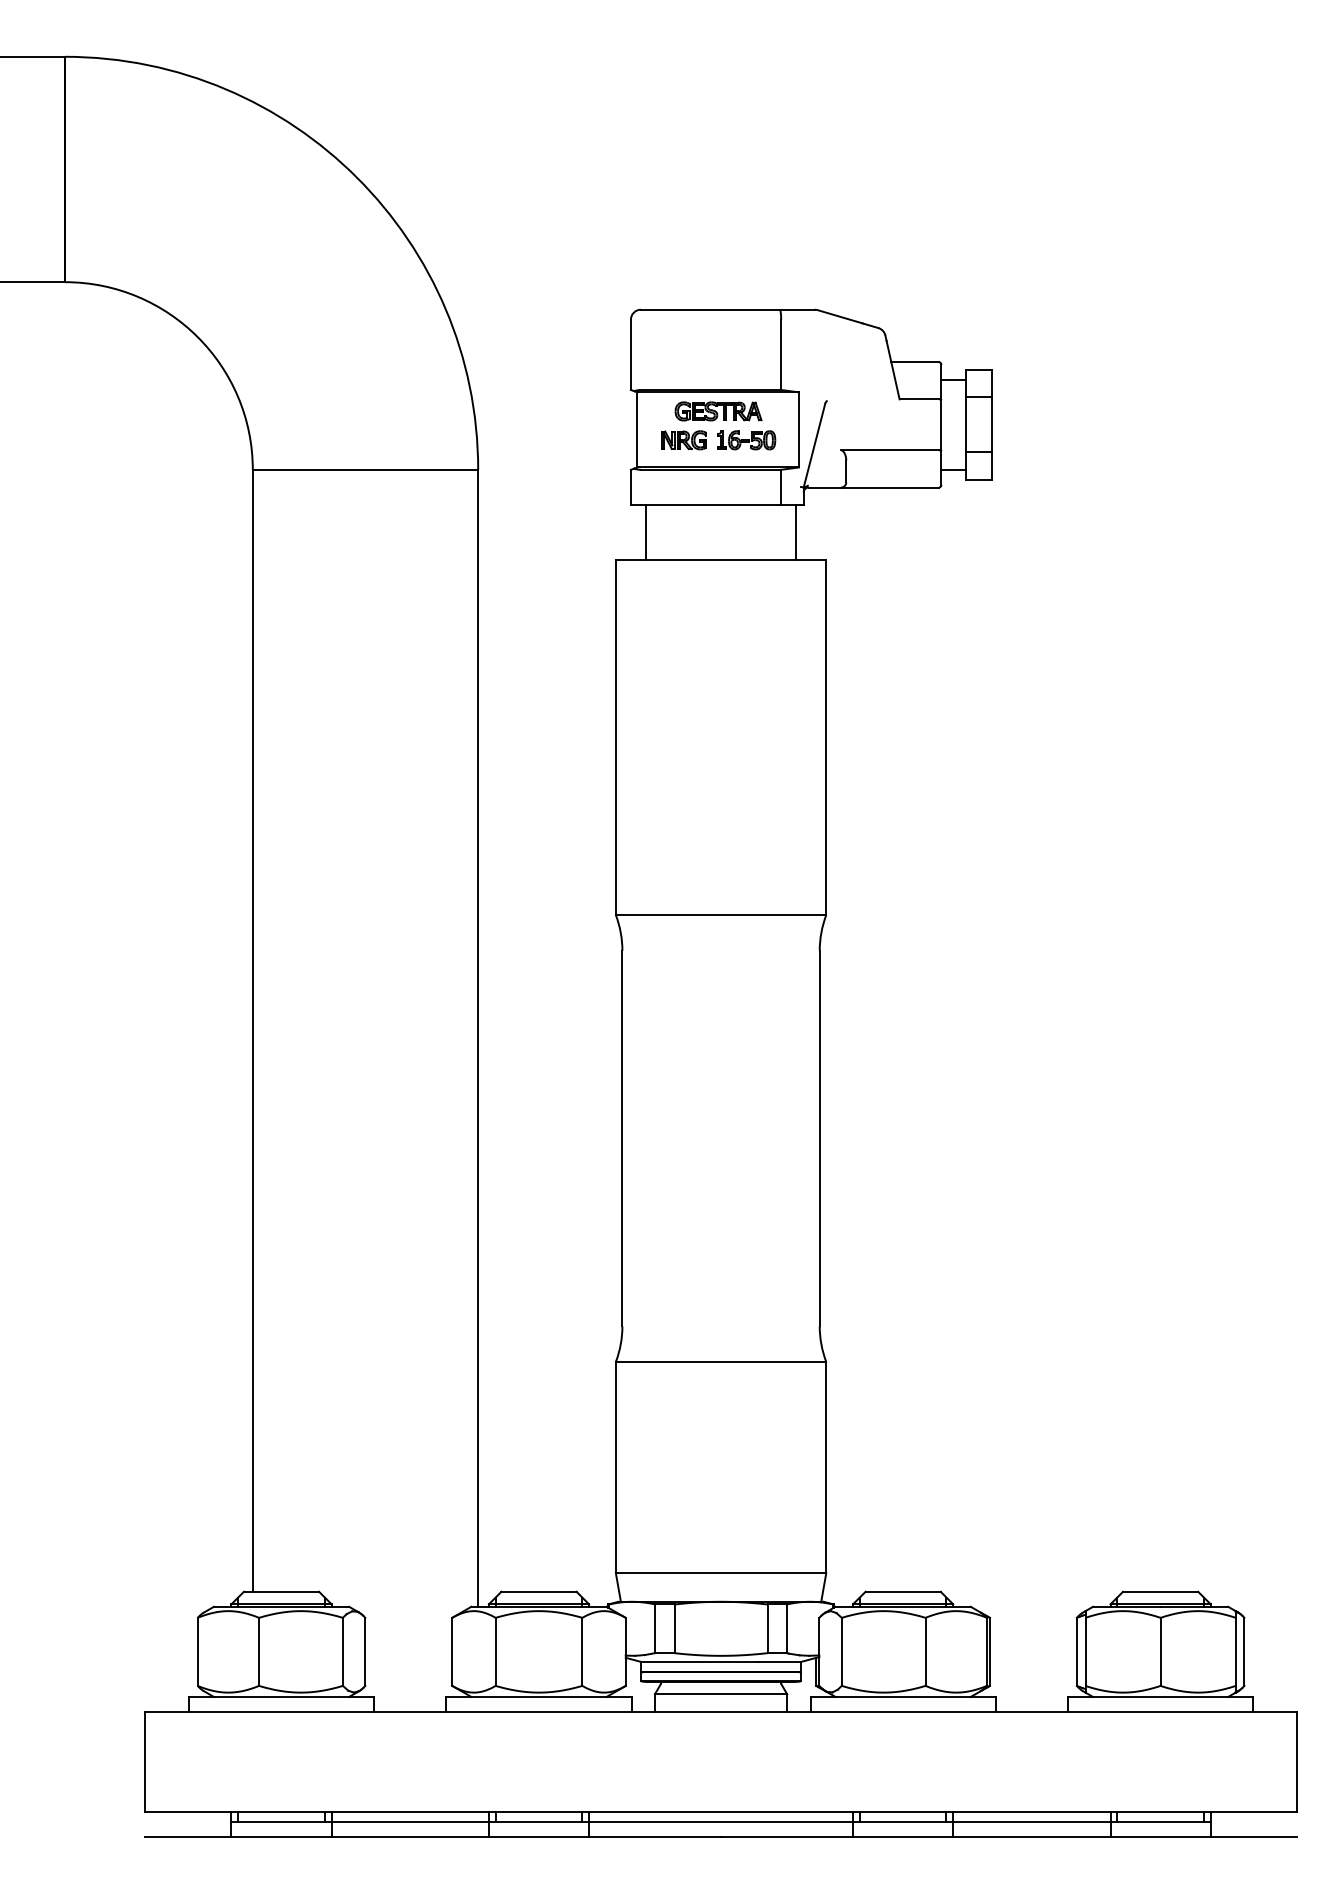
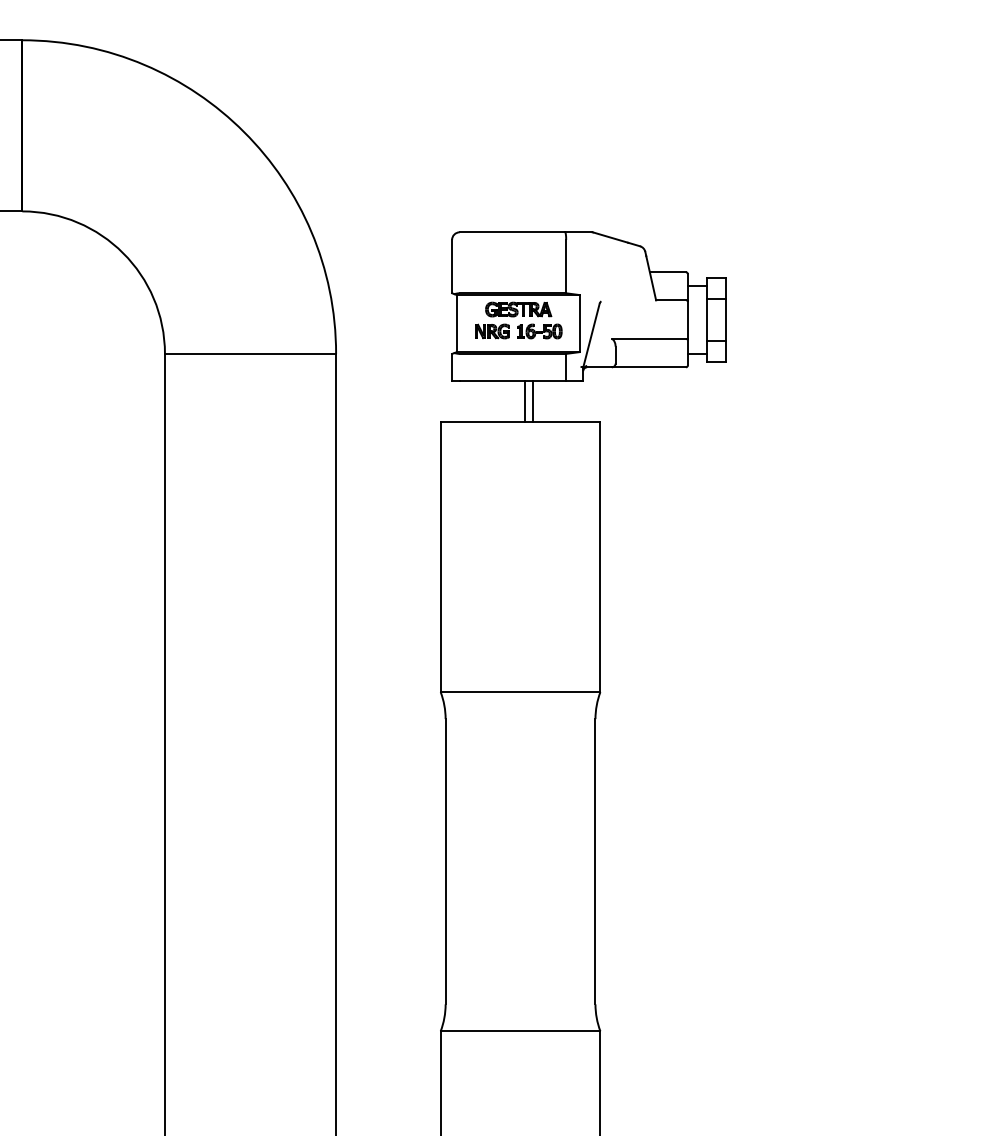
line: (646, 532) -> (524, 401), moved
line: (795, 532) -> (533, 401), moved

